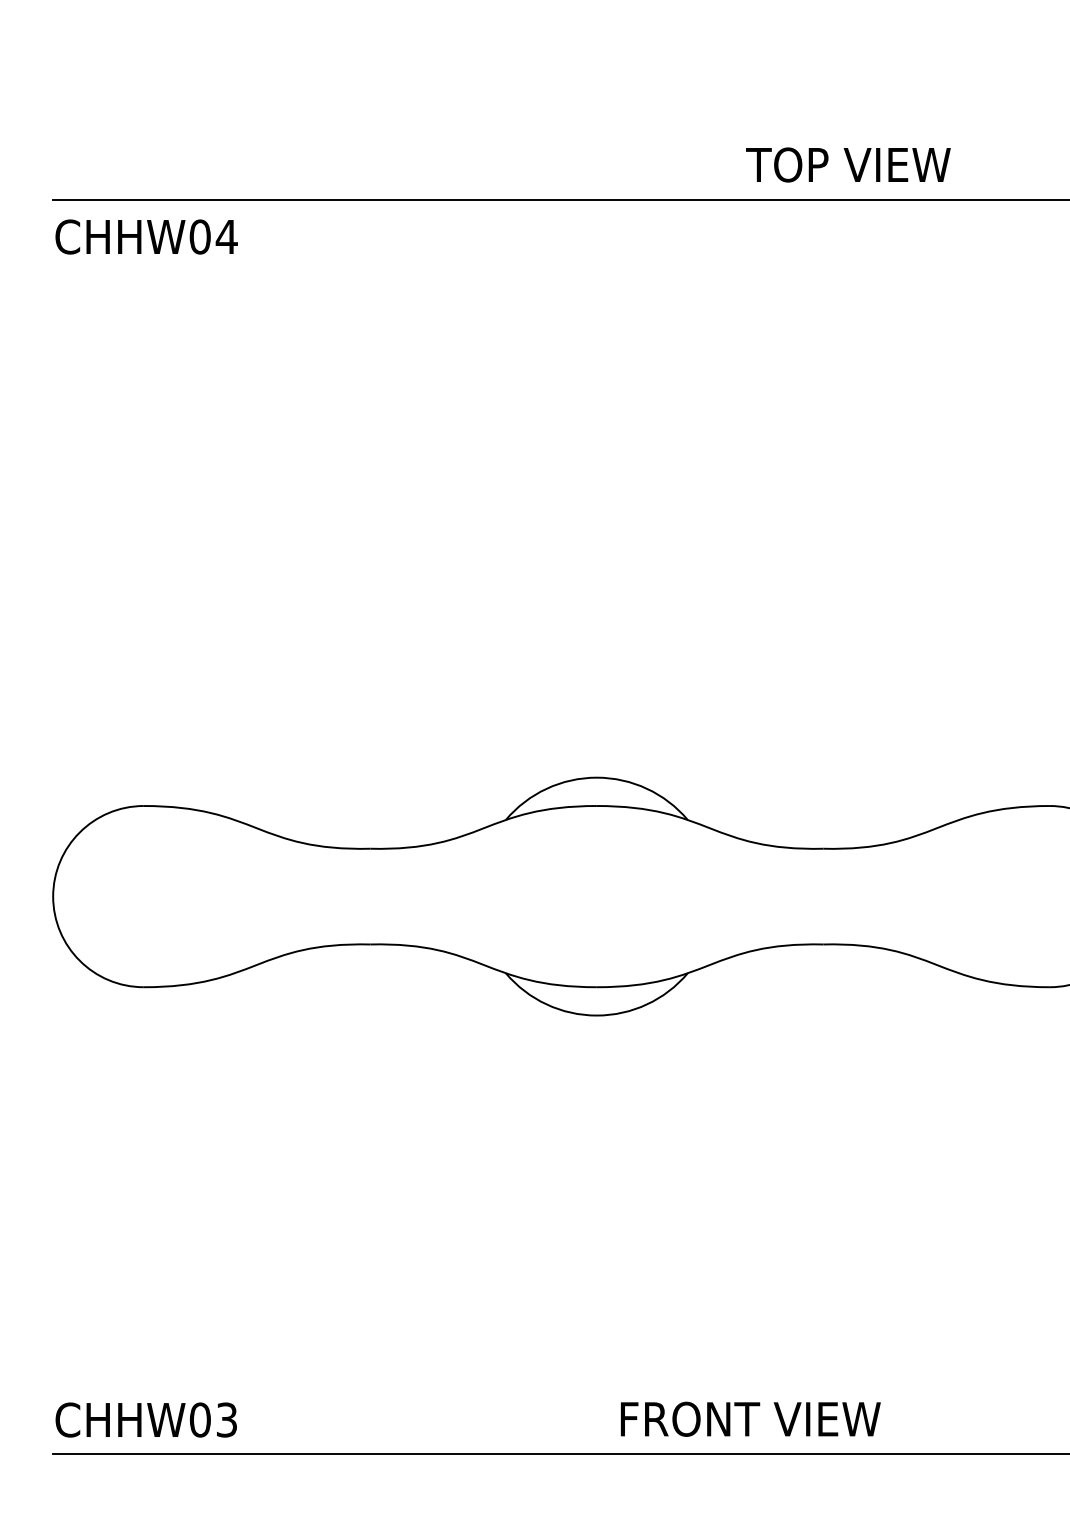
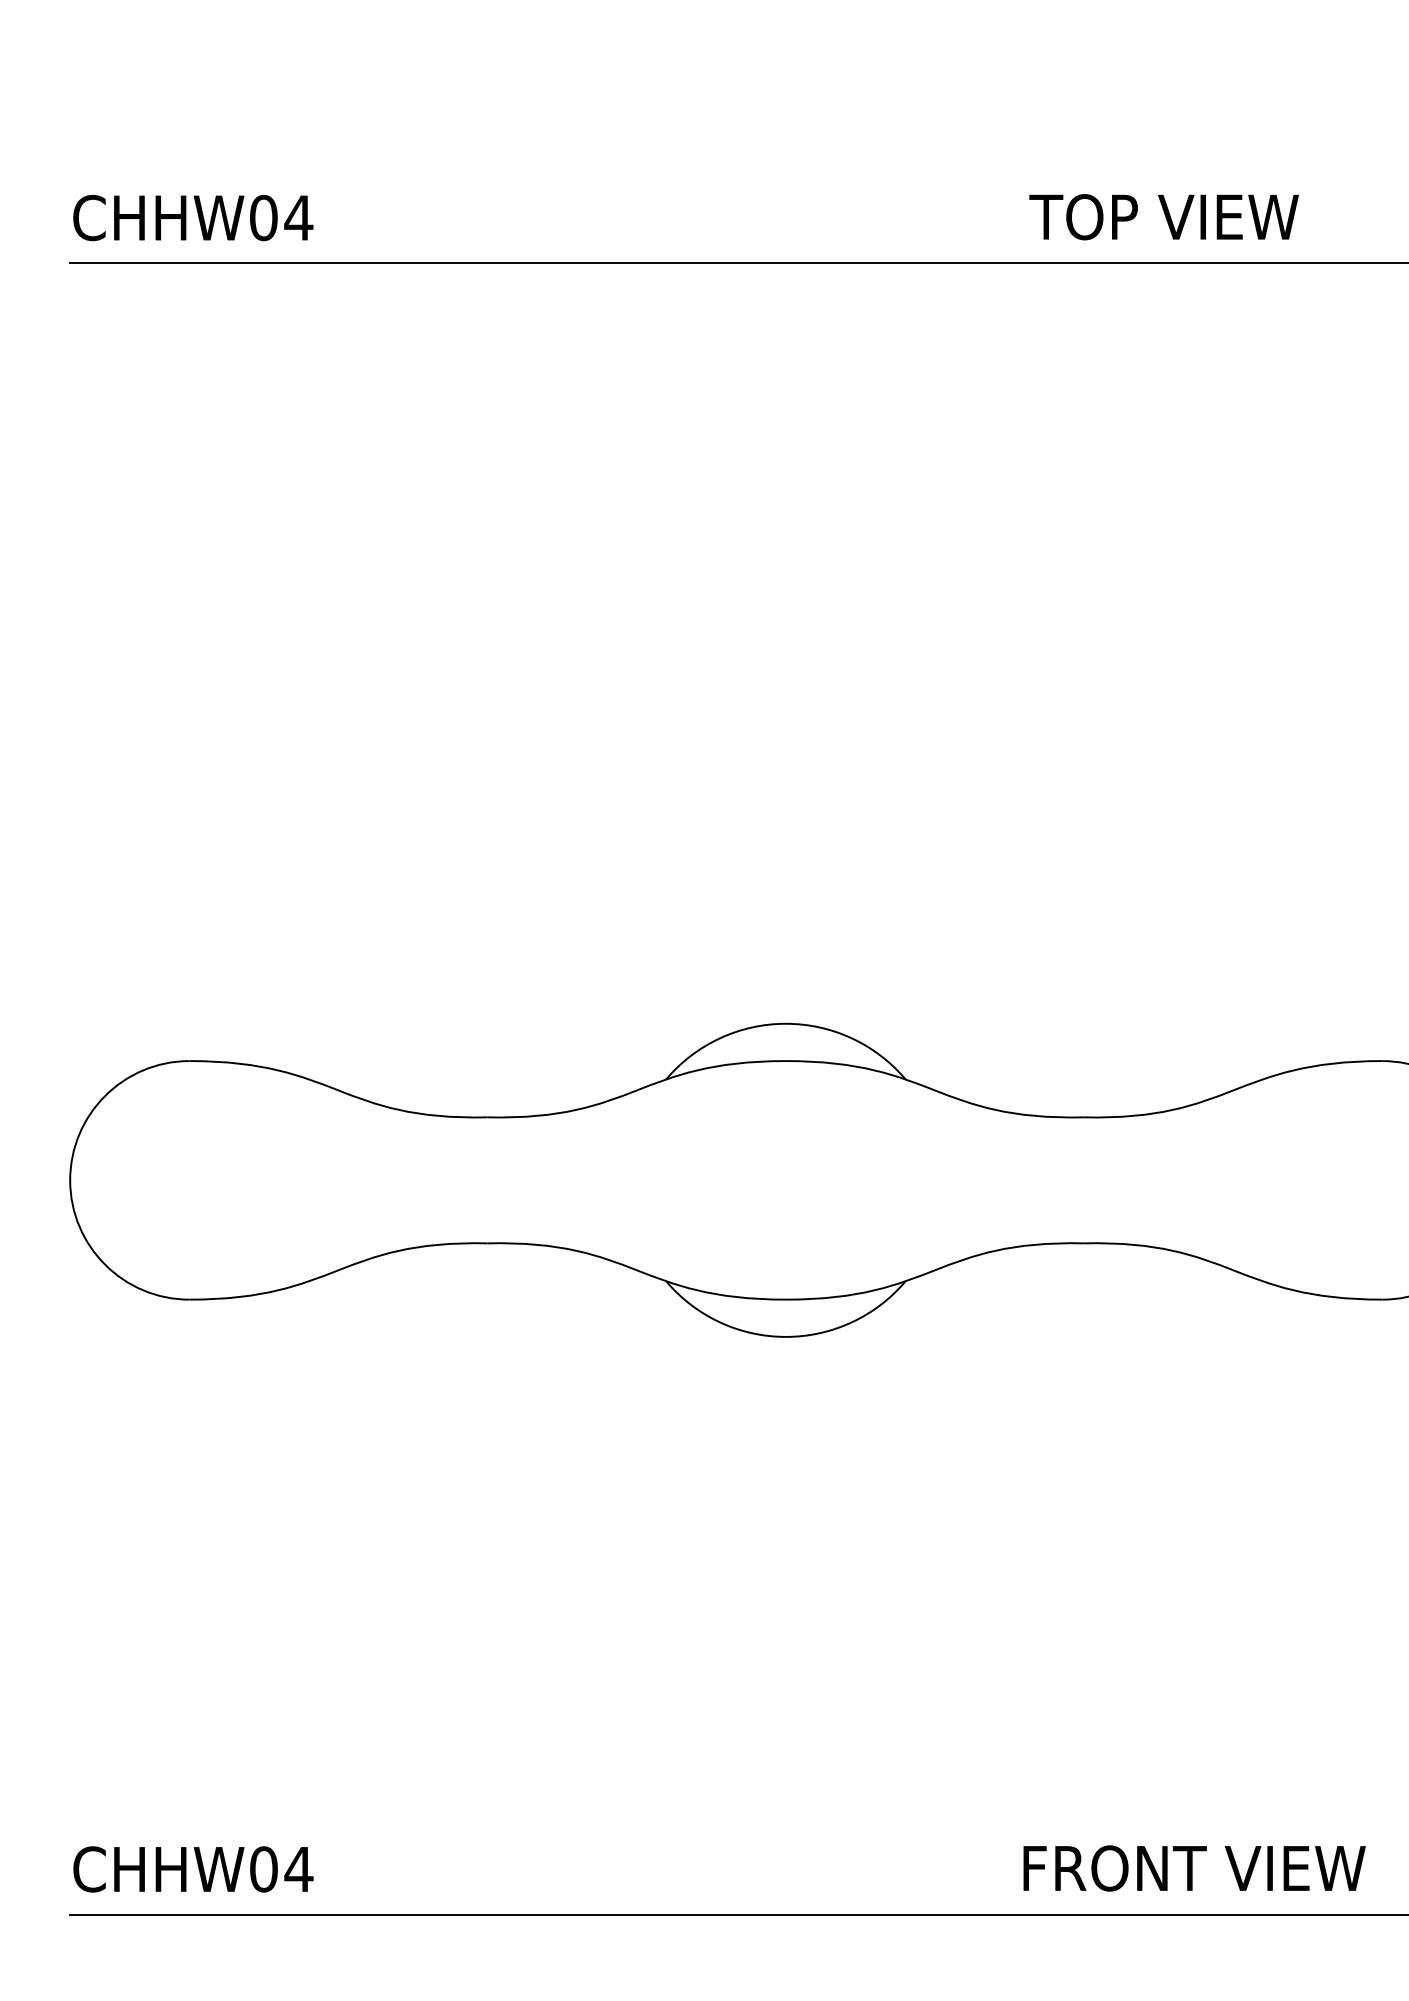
text: (847, 165) -> (1163, 217), moved
text: (146, 236) -> (193, 217), moved
text: (750, 1419) -> (1194, 1868), moved
text: (226, 1420) -> (298, 1869), CHHW03 -> CHHW04

